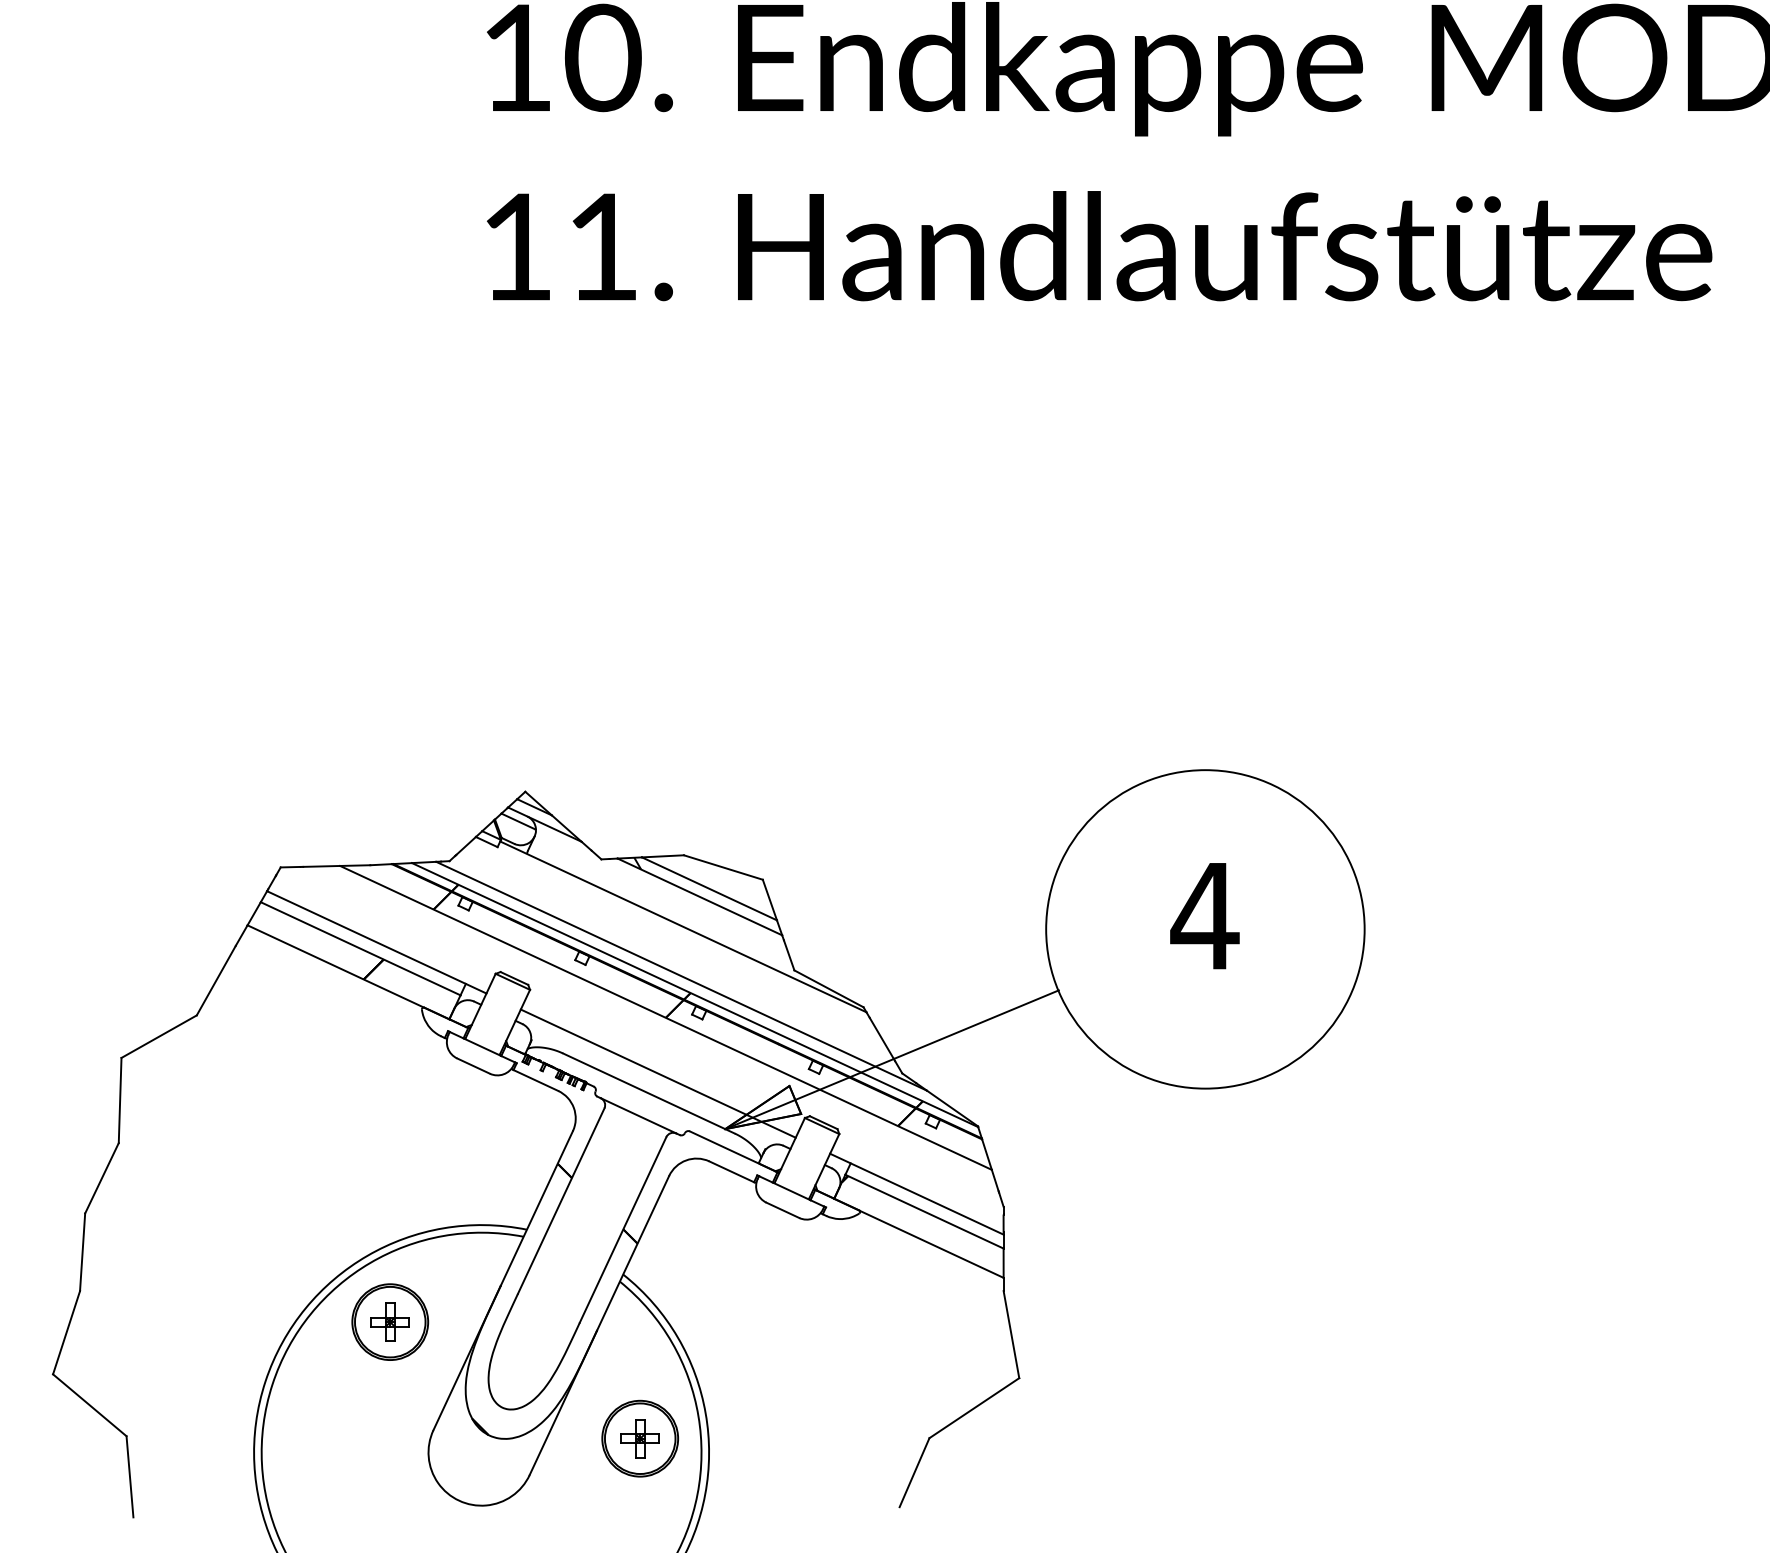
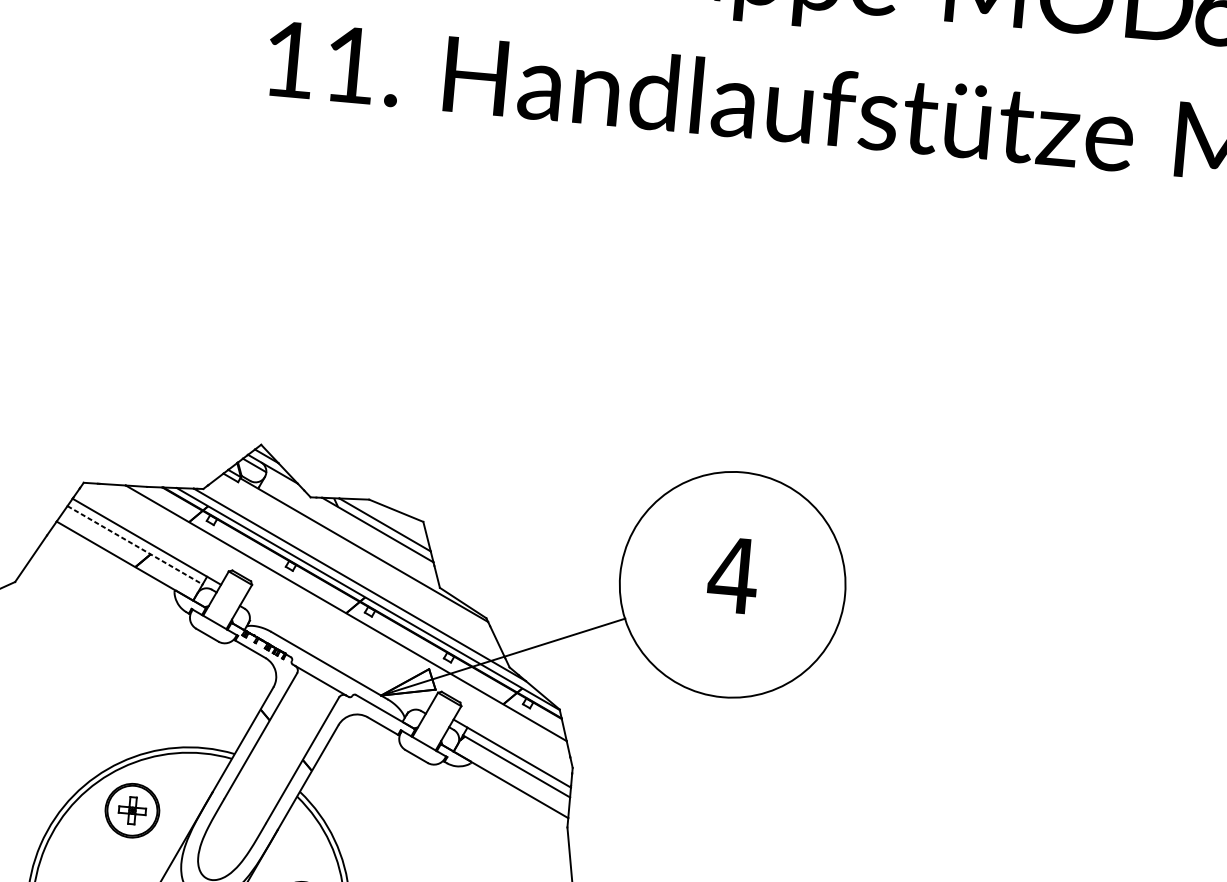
line: (361, 948) -> (135, 545), solid -> dashed
line: (657, 1073) -> (336, 652), removed

